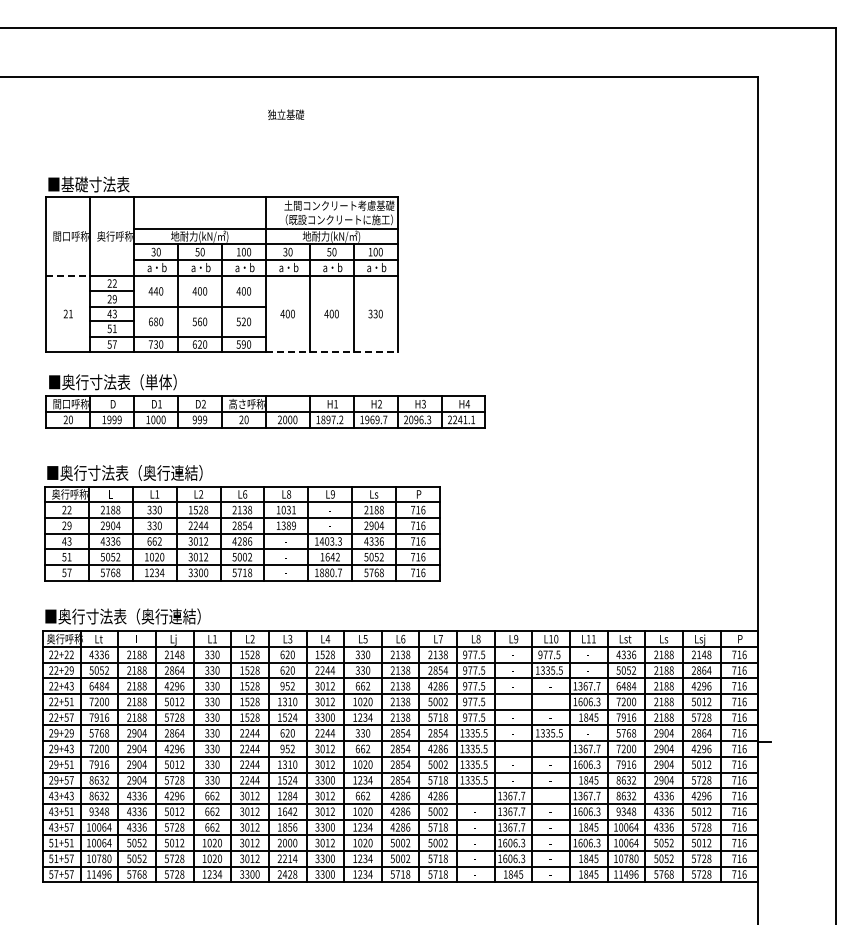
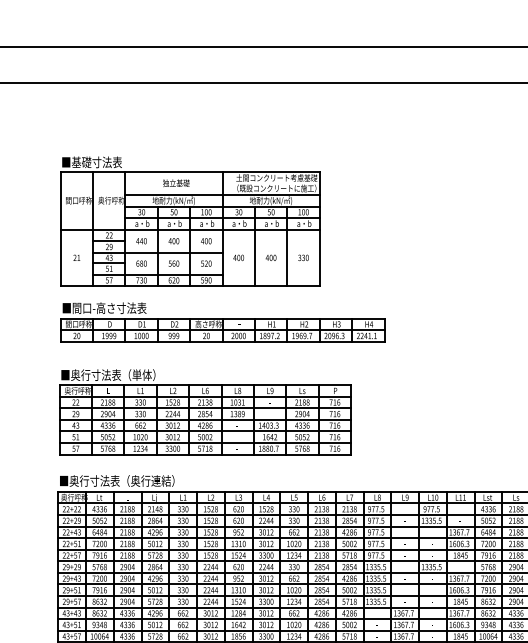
text: (286, 114) -> (176, 183), moved
line: (68, 275) -> (77, 229), dashed -> solid
line: (331, 352) -> (270, 286), dashed -> solid
text: (119, 382) -> (114, 308), ■奥行寸法表（単体） -> ■間口-高さ寸法表
text: (172, 472) -> (153, 374), ■奥行寸法表（奥行連結） -> ■奥行寸法表（単体）

